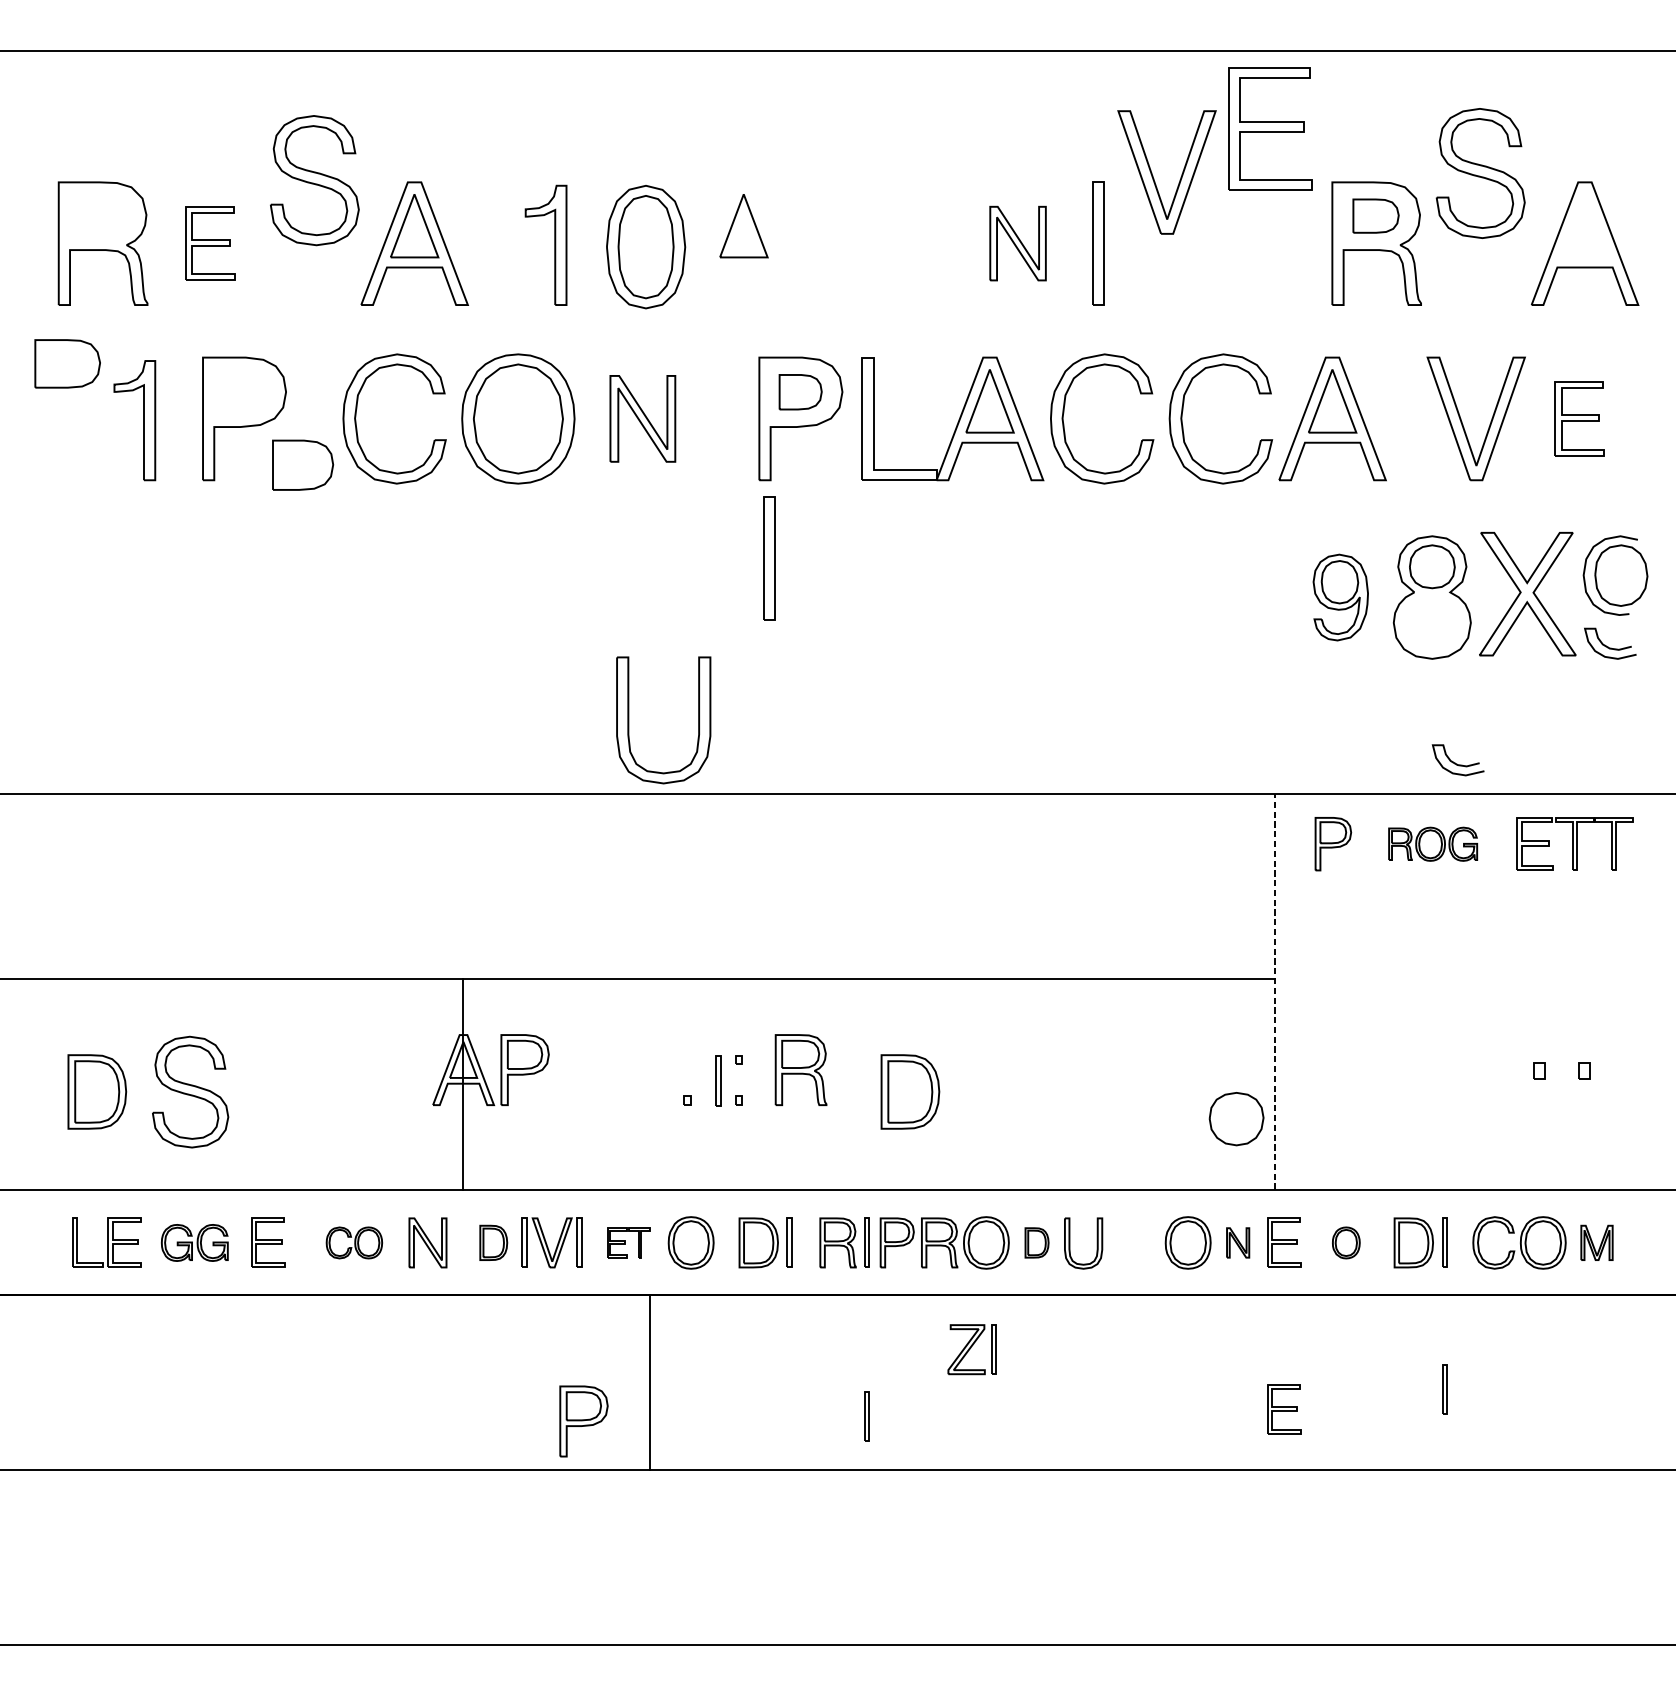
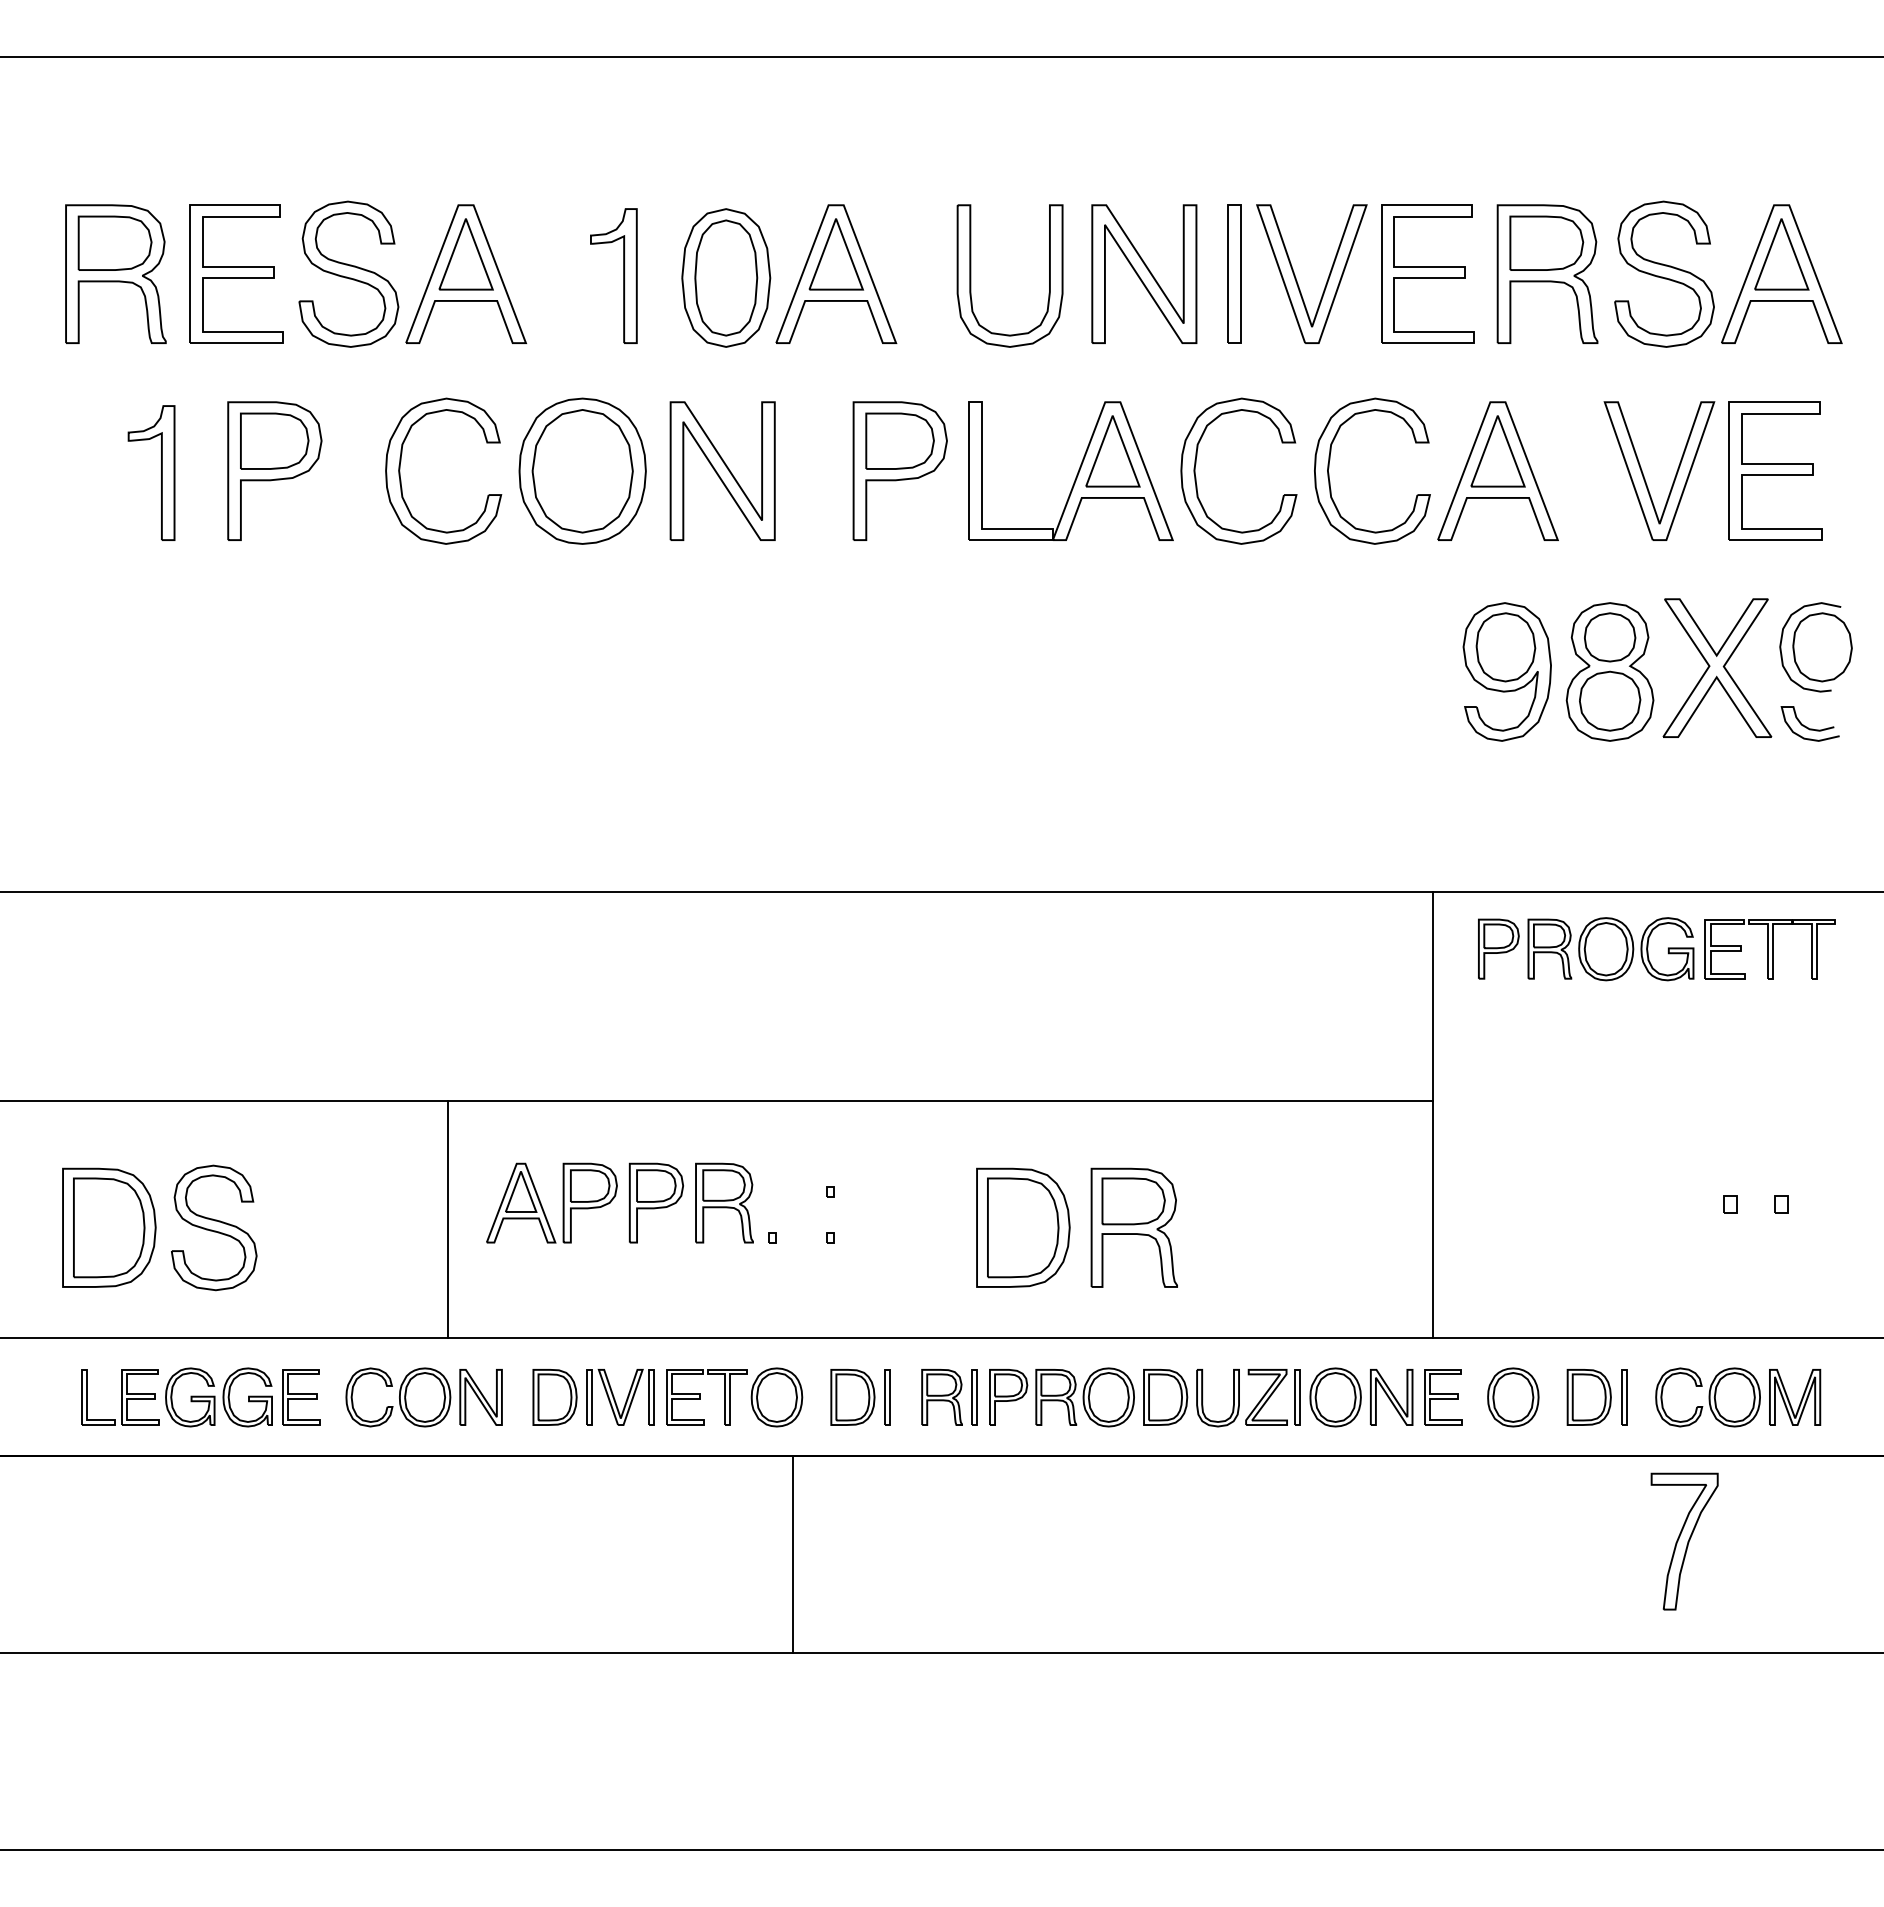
part: (1269, 128) -> (1427, 273), moved
part: (1480, 172) -> (1664, 273), moved
part: (1153, 175) -> (1296, 277), moved
part: (314, 179) -> (348, 273), moved
part: (1375, 215) -> (1546, 242), size x1.43
part: (1584, 226) -> (1781, 254), added
part: (210, 243) -> (236, 273), size x1.67
part: (744, 243) -> (836, 273), added
part: (1018, 243) -> (1144, 273), size x1.67
part: (67, 363) -> (114, 242), moved
part: (800, 391) -> (899, 440), size x1.43
part: (642, 418) -> (722, 470), size x1.43
part: (1579, 418) -> (1775, 470), size x1.67
part: (302, 464) -> (274, 440), moved
part: (769, 557) -> (864, 627), removed
part: (1340, 597) -> (1506, 671), size x1.43
part: (629, 719) -> (971, 275), moved
curve: (1456, 763) -> (1637, 858), removed
part: (1432, 844) -> (1610, 949), size x1.67
line: (1274, 992) -> (1432, 1115), dashed -> solid
part: (801, 1069) -> (724, 1202), moved
part: (718, 1081) -> (807, 1215), removed
line: (463, 1084) -> (447, 1219), moved
part: (97, 1091) -> (109, 1227), size x1.43
part: (910, 1091) -> (1023, 1227), size x1.43
part: (1008, 1091) -> (1133, 1227), added
part: (1236, 1118) -> (1610, 700), moved
part: (194, 1242) -> (218, 1397), size x1.43
part: (354, 1242) -> (398, 1397), size x1.67
part: (493, 1242) -> (554, 1397), size x1.43
part: (628, 1242) -> (706, 1397), size x1.67
part: (1036, 1242) -> (1165, 1397), size x1.67
part: (1237, 1242) -> (1391, 1397), size x1.67
part: (1346, 1242) -> (1513, 1397), size x1.67
part: (1597, 1242) -> (1795, 1397), size x1.43
part: (971, 1349) -> (1272, 1397), moved
part: (1498, 1371) -> (1684, 1541), added
line: (649, 1381) -> (792, 1553), moved
part: (1445, 1389) -> (1624, 1562), removed
part: (1284, 1409) -> (1443, 1584), removed
part: (866, 1416) -> (974, 1592), removed
part: (583, 1420) -> (655, 1202), moved

